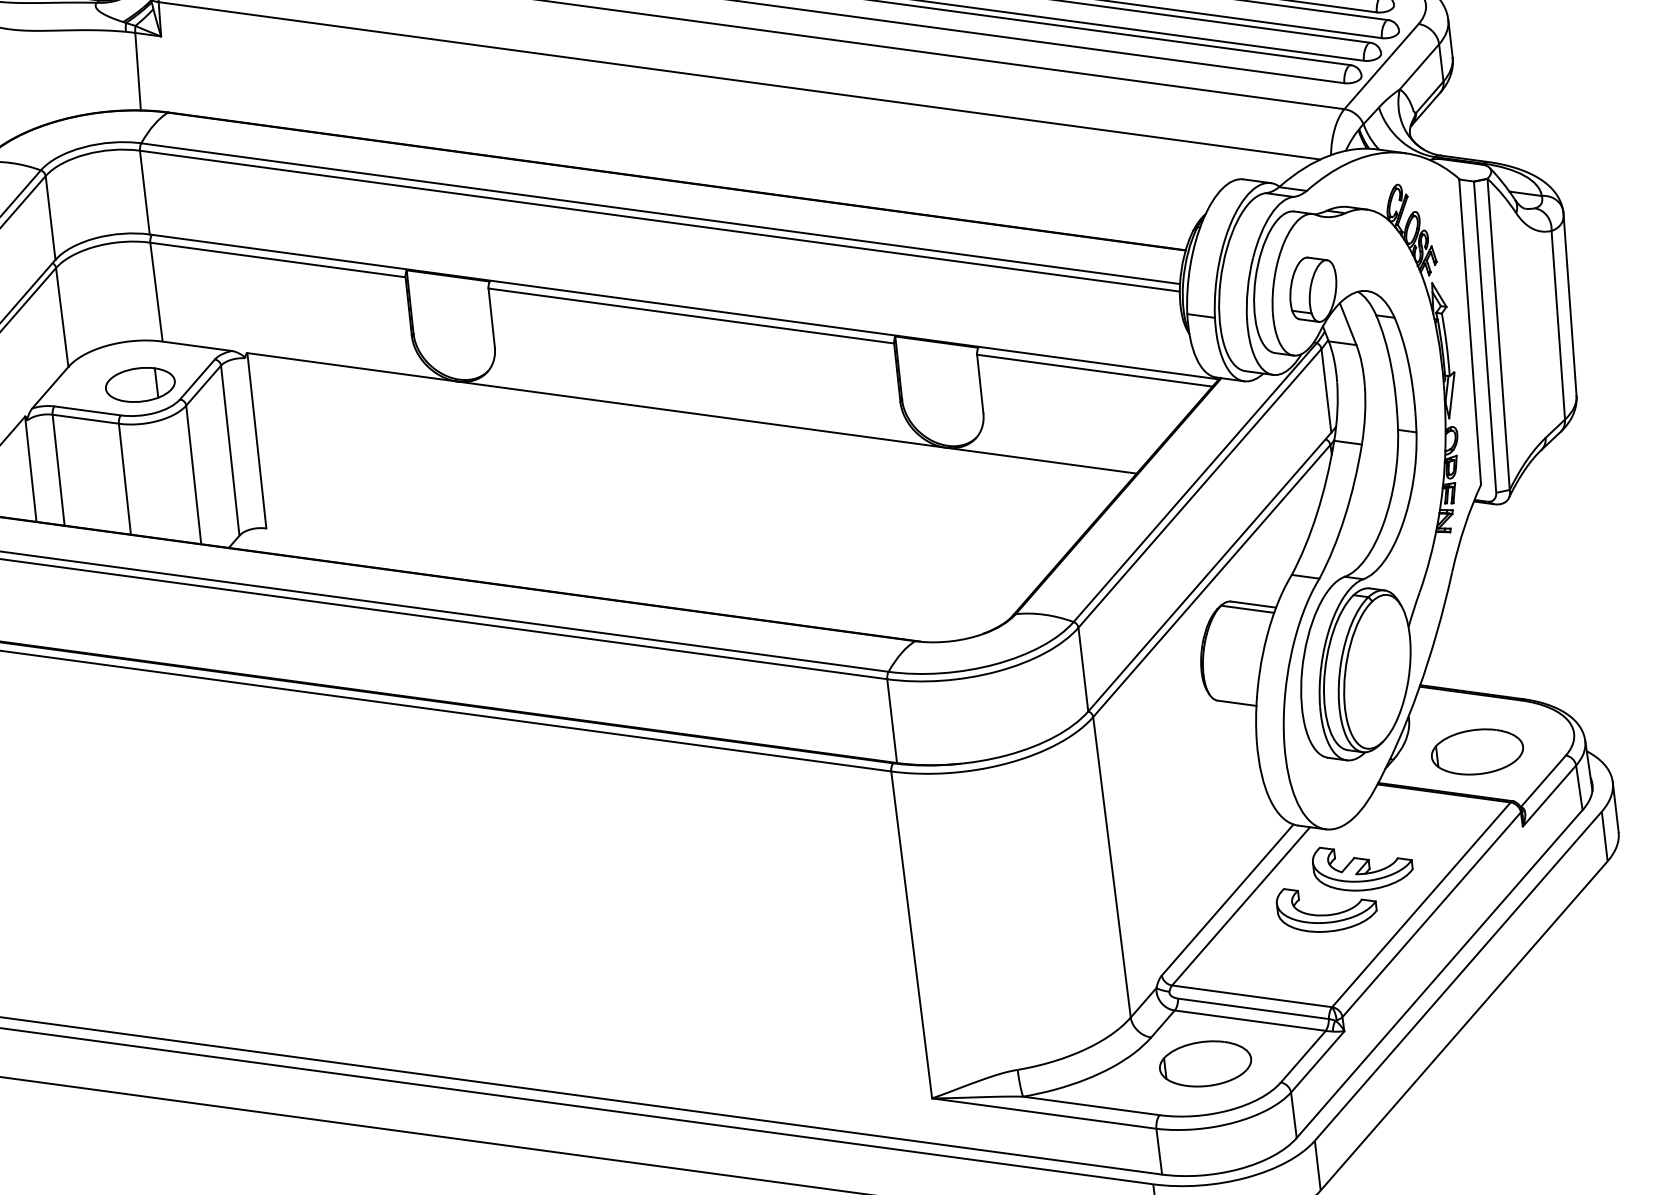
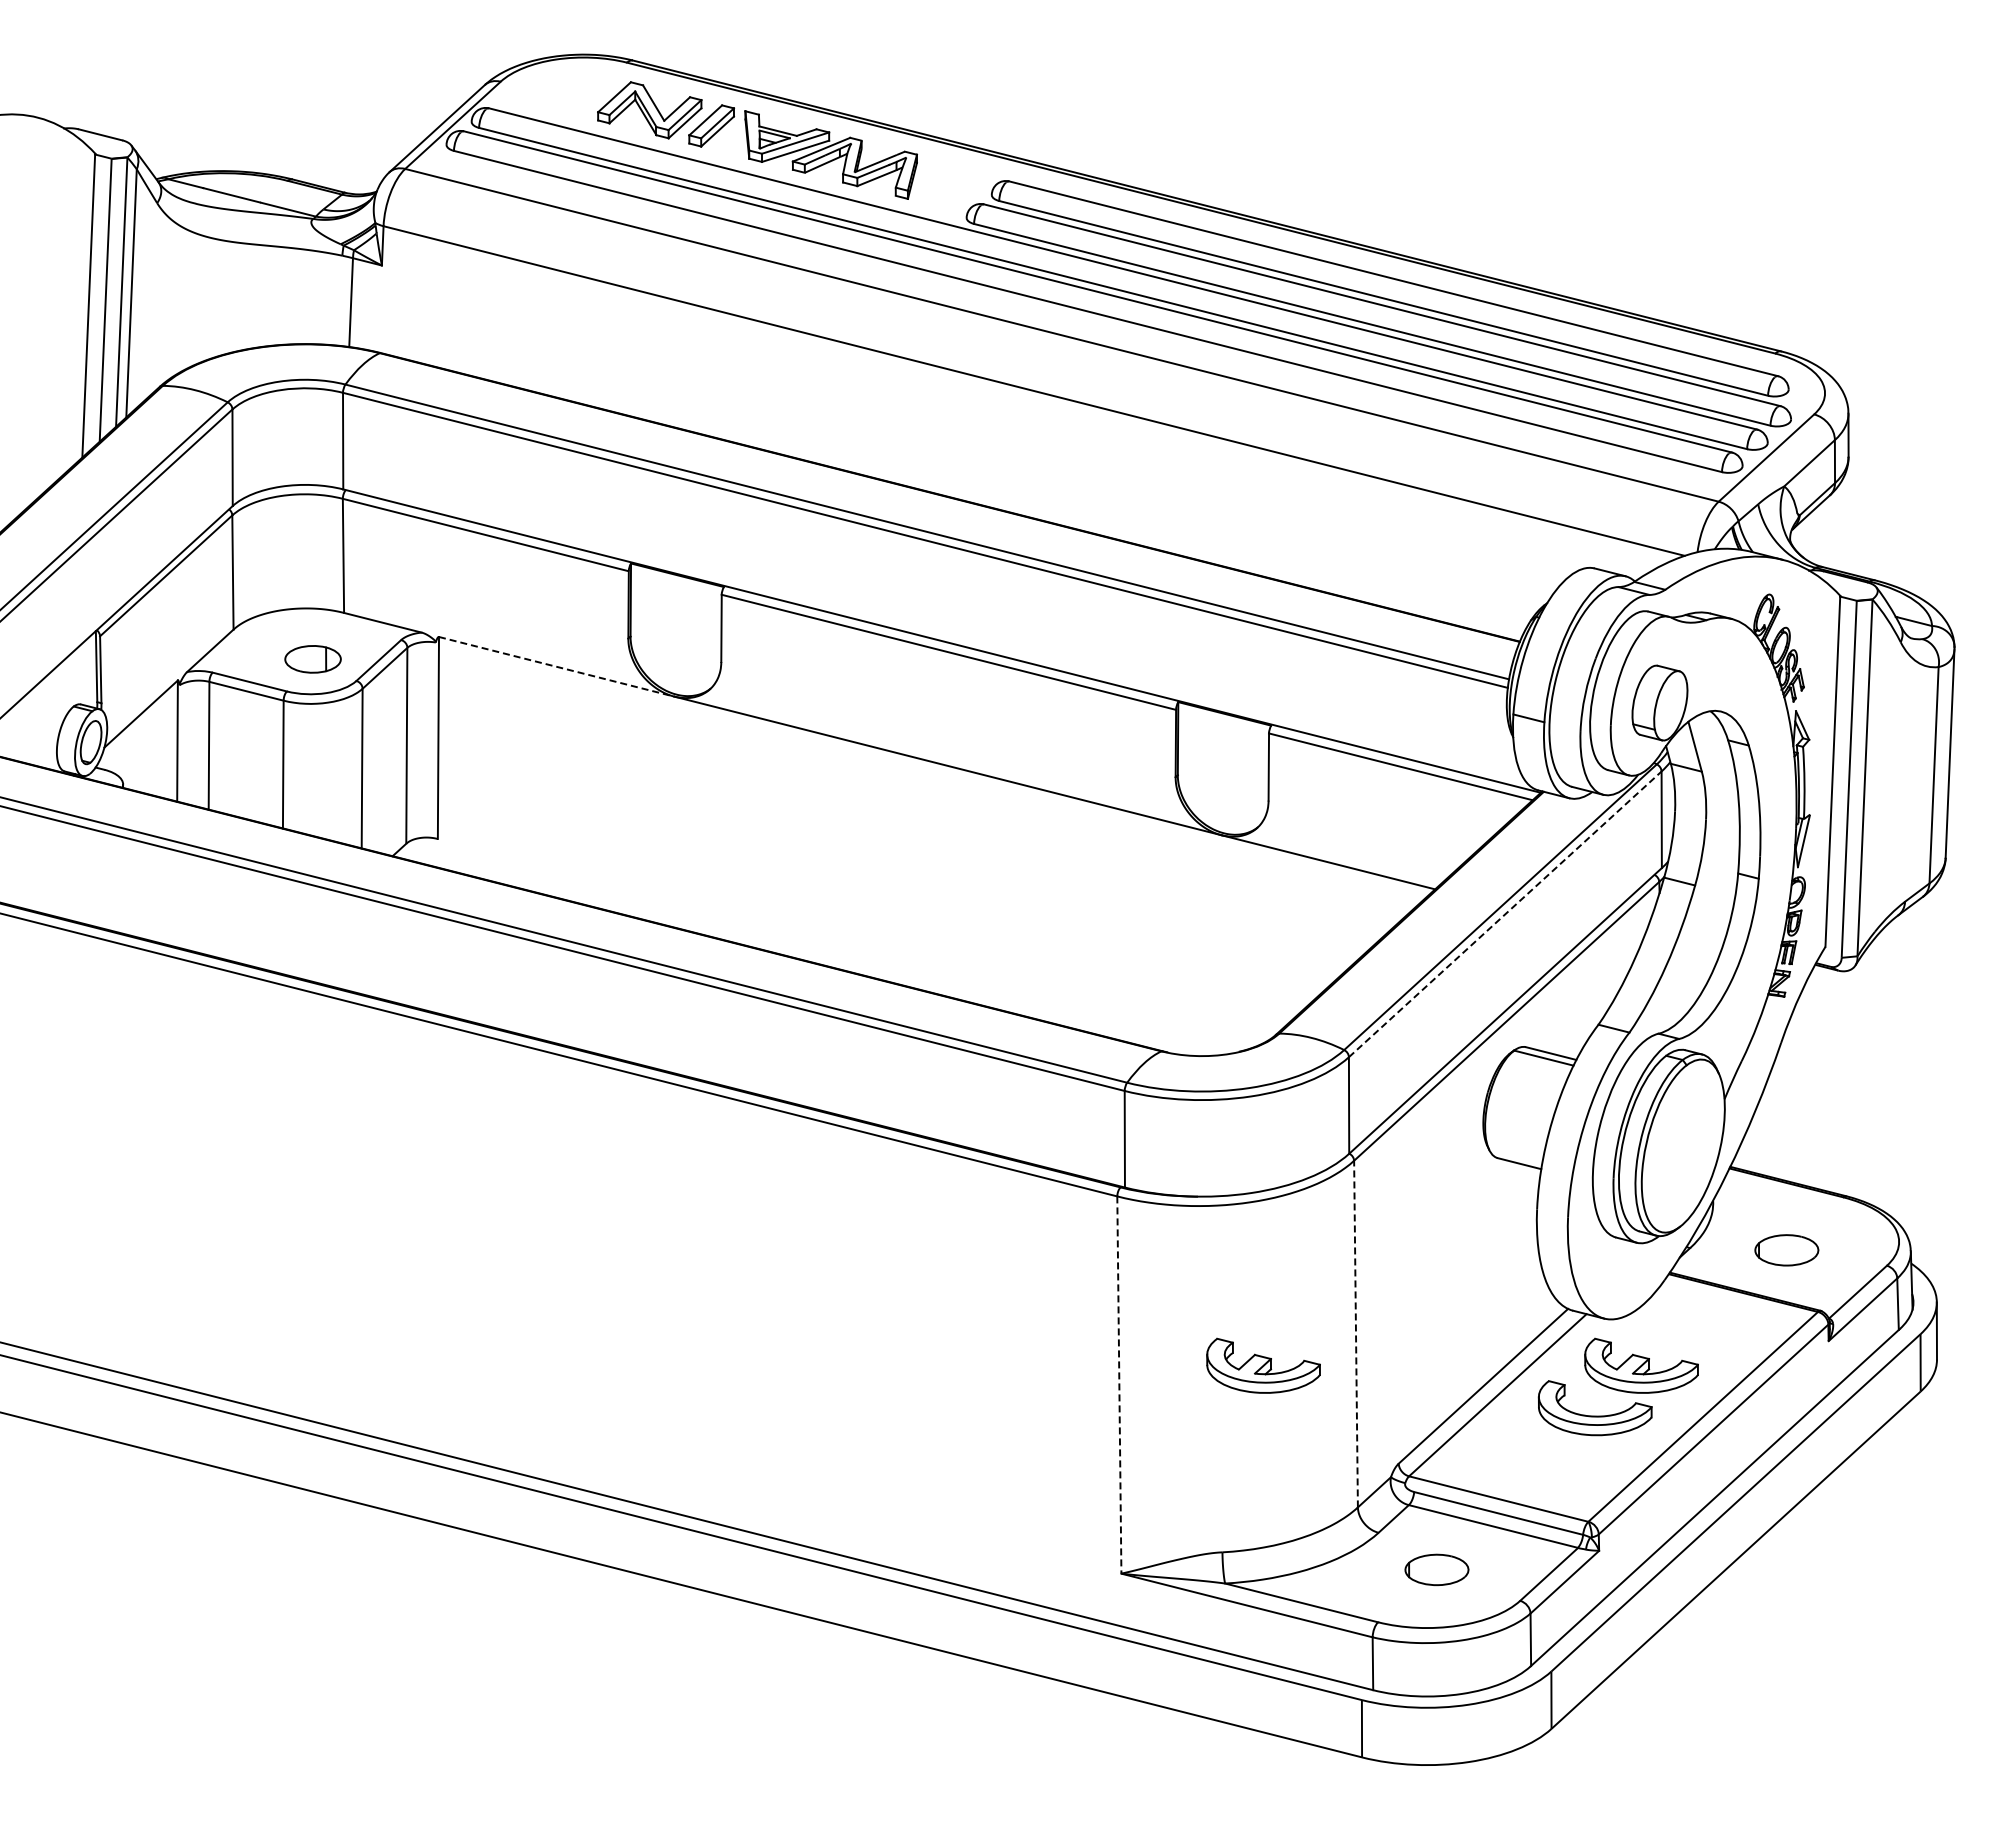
line: (353, 366) -> (557, 666), solid -> dashed
part: (139, 385) -> (312, 659), size x0.7
line: (1200, 488) -> (1505, 914), solid -> dashed
part: (1477, 752) -> (1786, 1250), size x0.6
line: (1112, 866) -> (1356, 1333), solid -> dashed
part: (1034, 903) -> (1263, 1365), added
line: (911, 935) -> (1119, 1385), solid -> dashed
part: (1205, 1063) -> (1436, 1569), size x0.6

